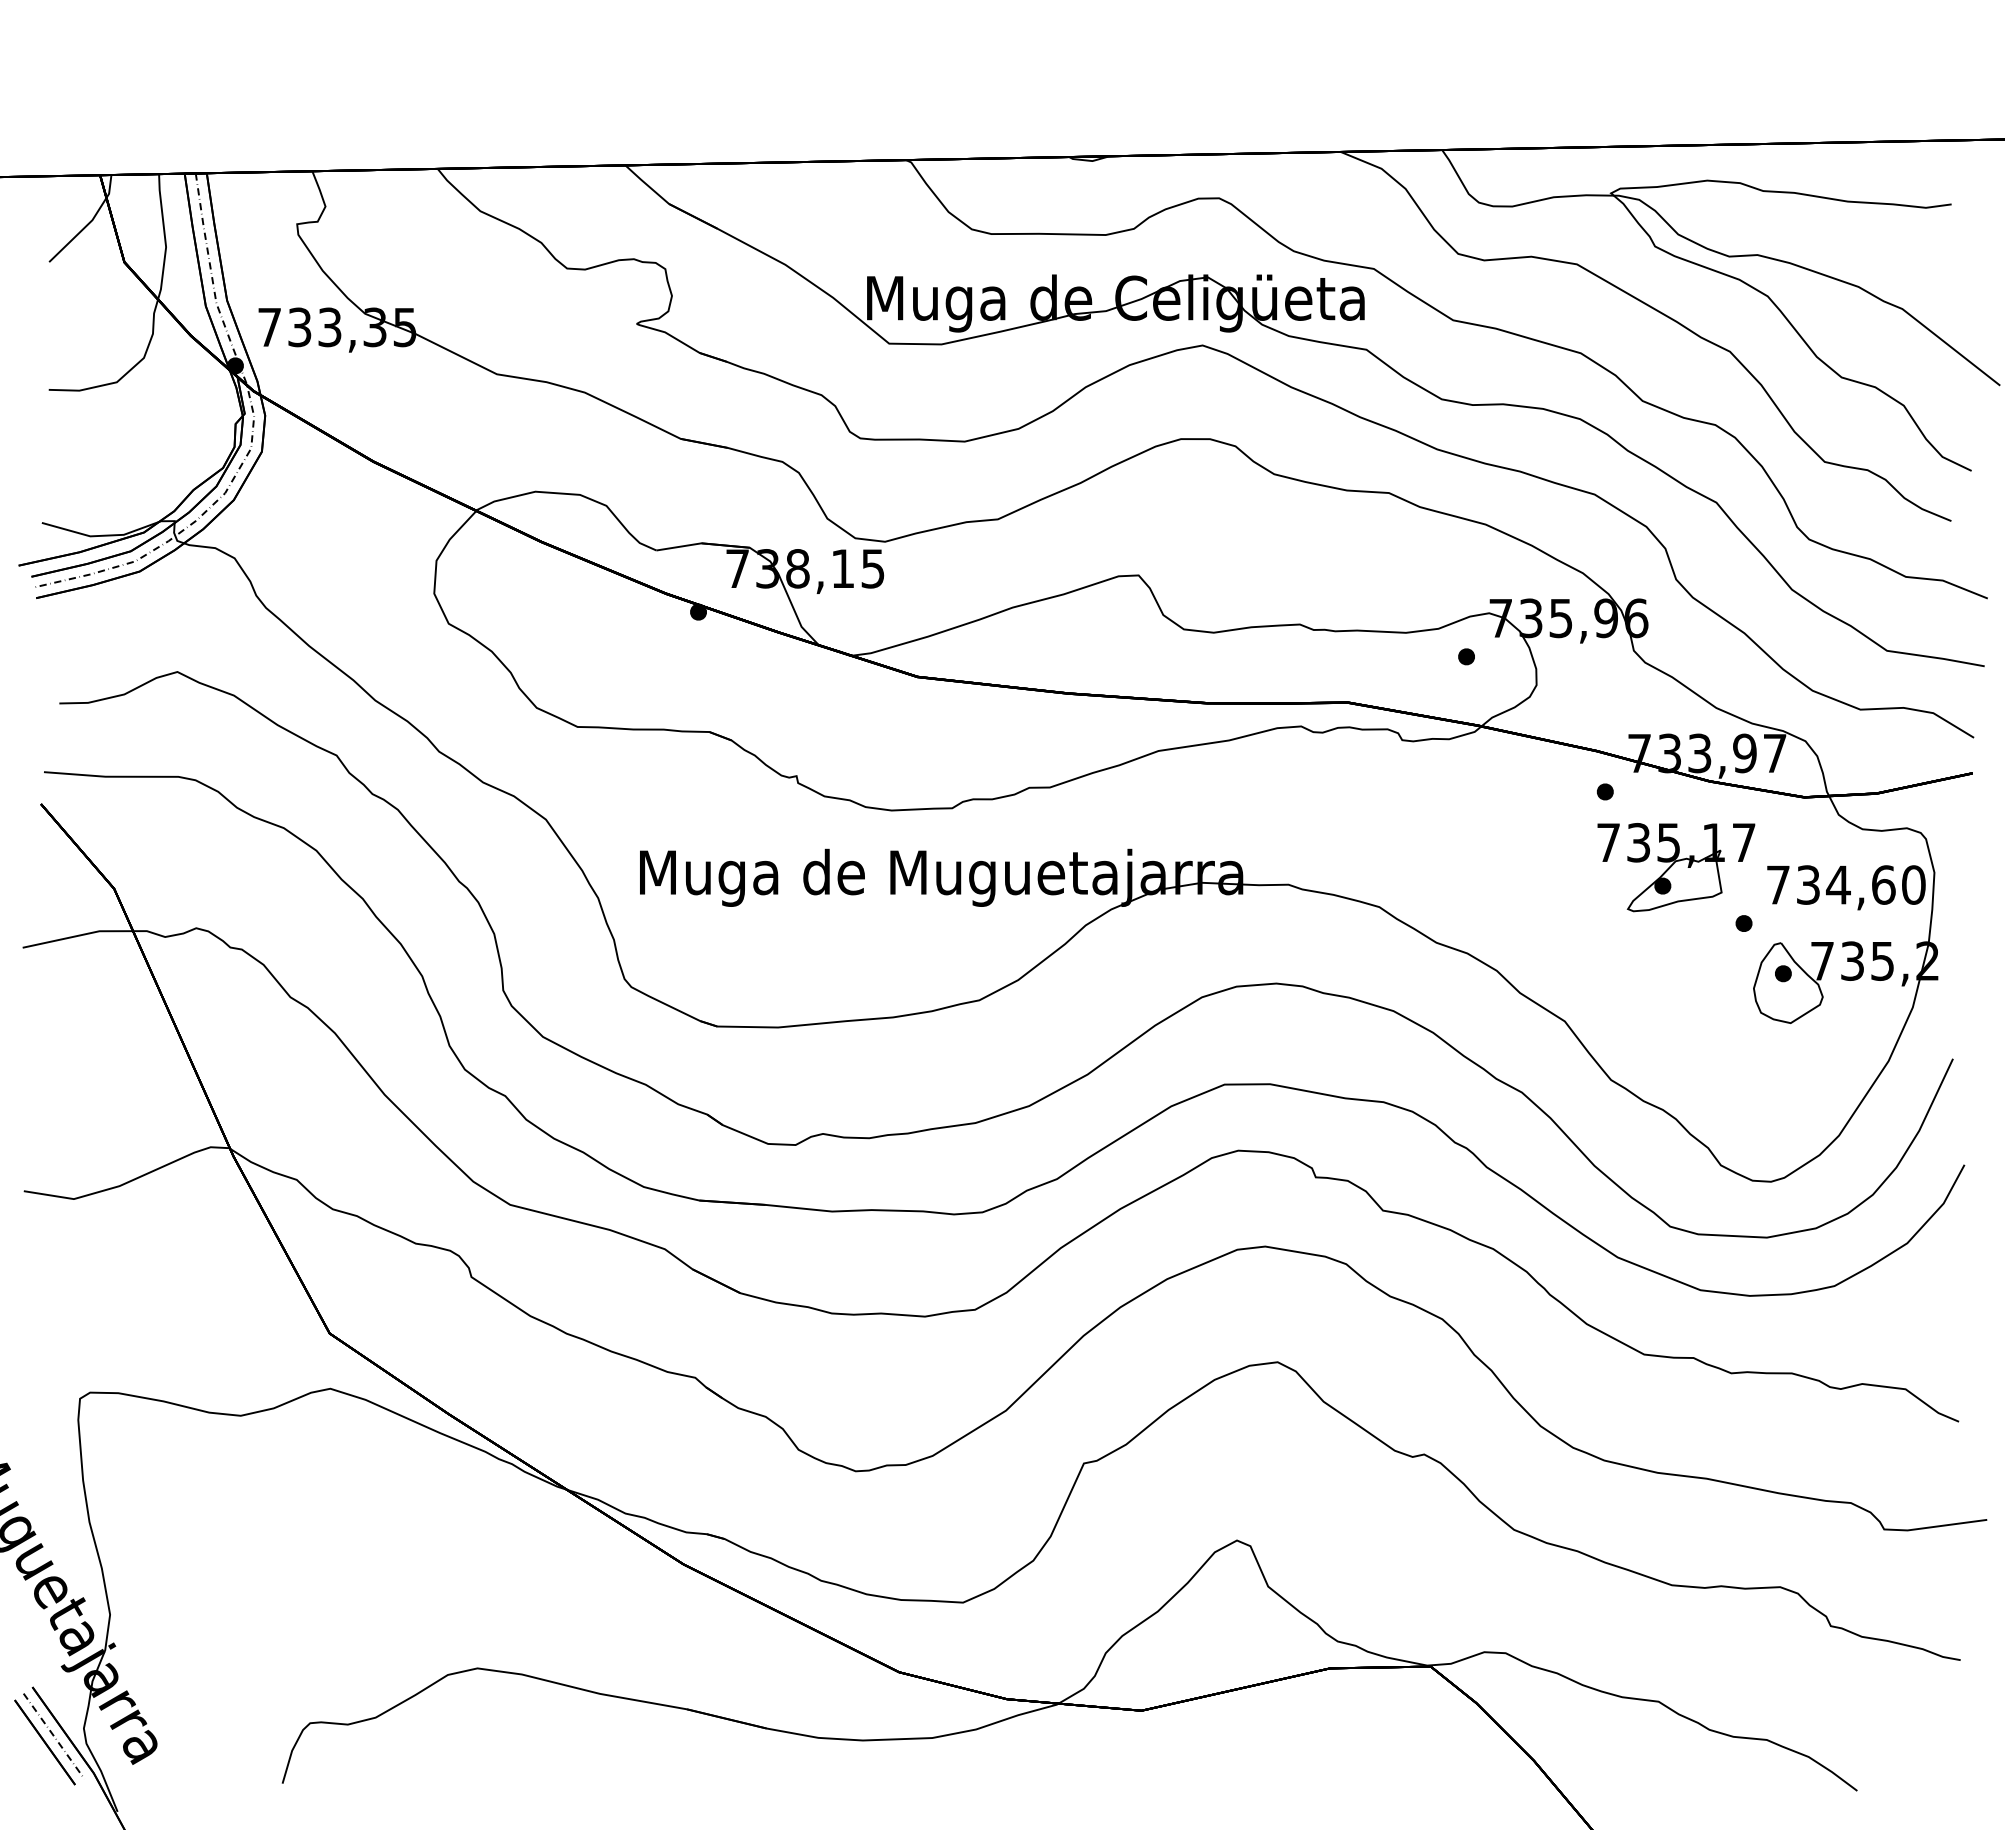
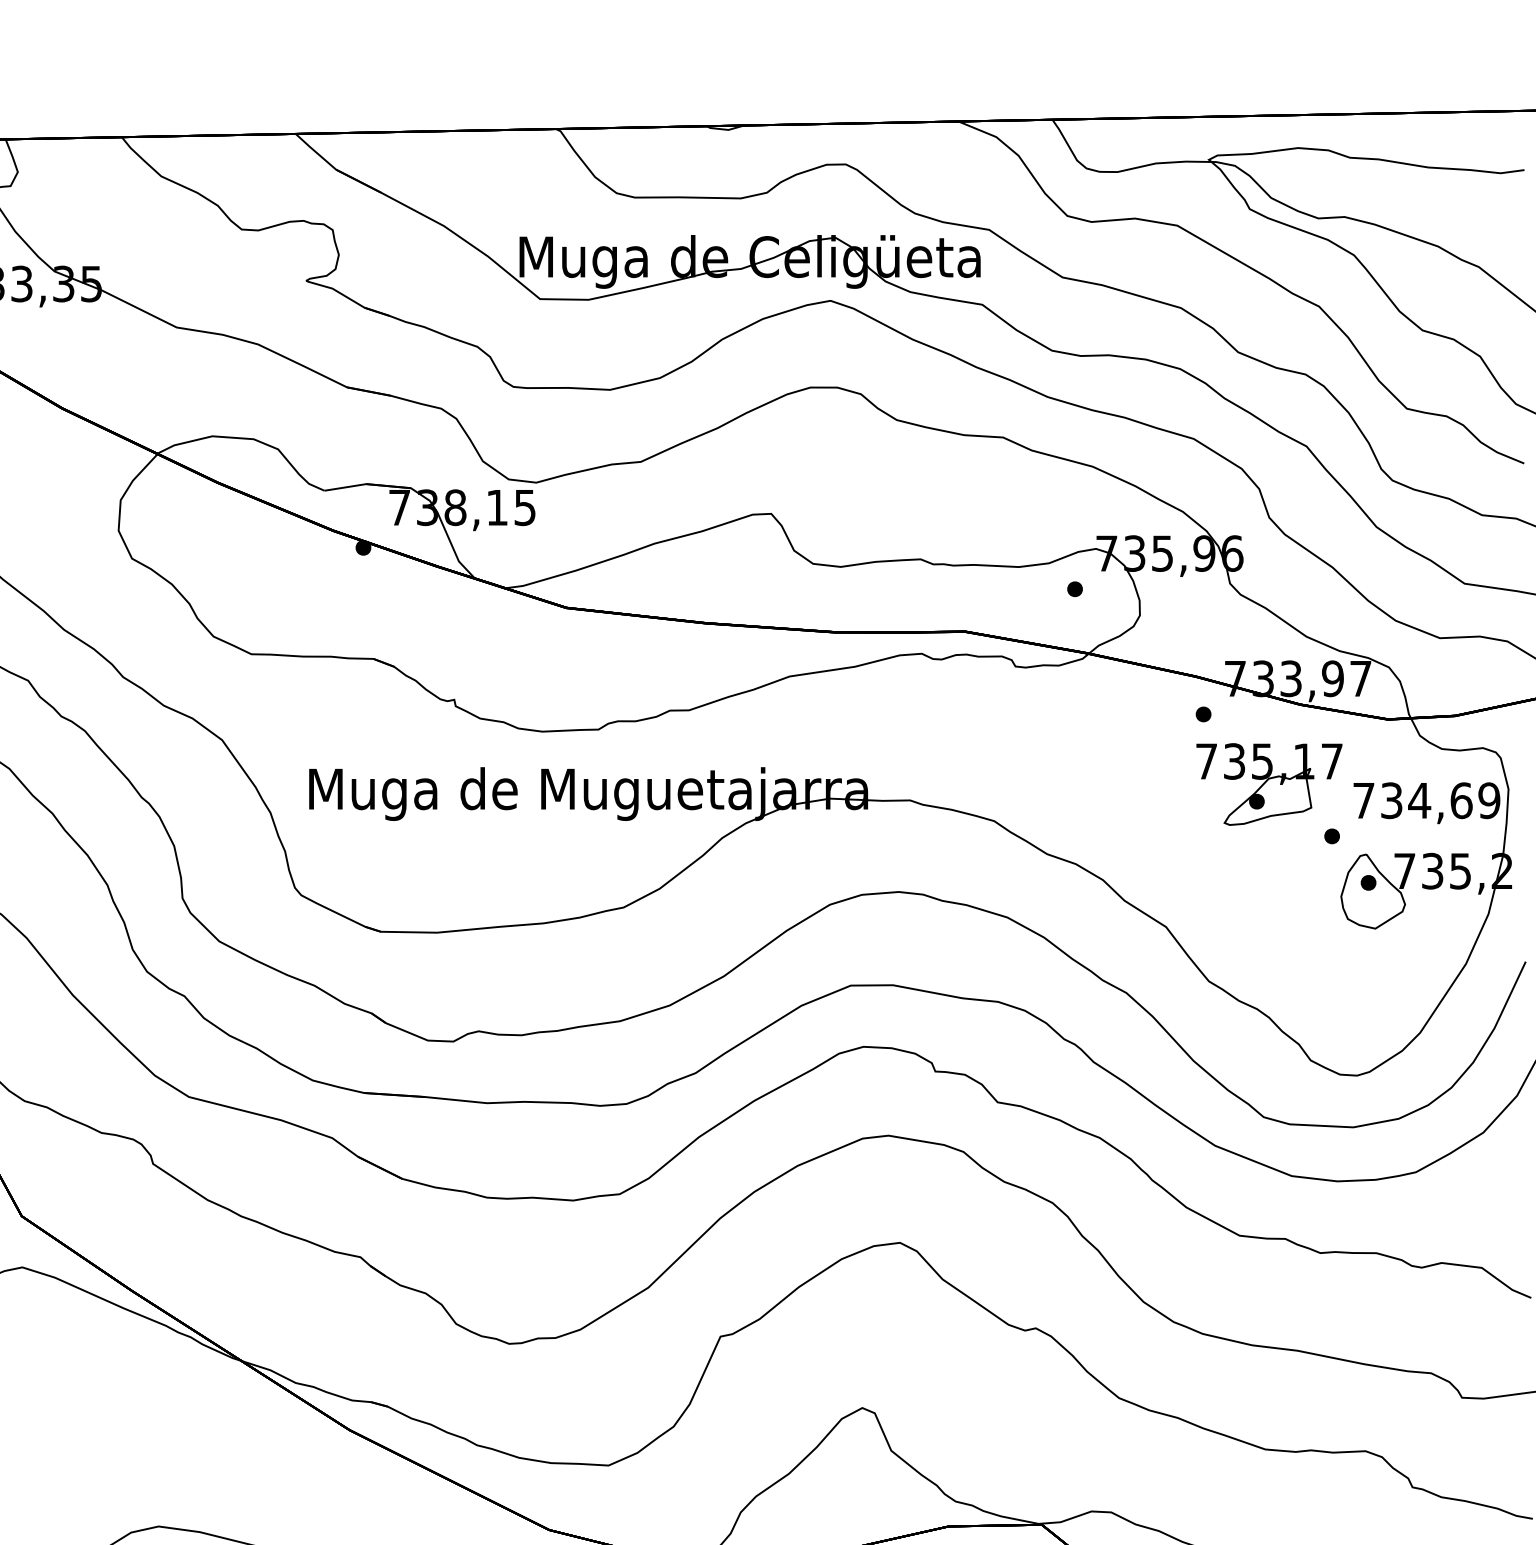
text: (1913, 884) -> (1489, 800), 734,60 -> 734,69

